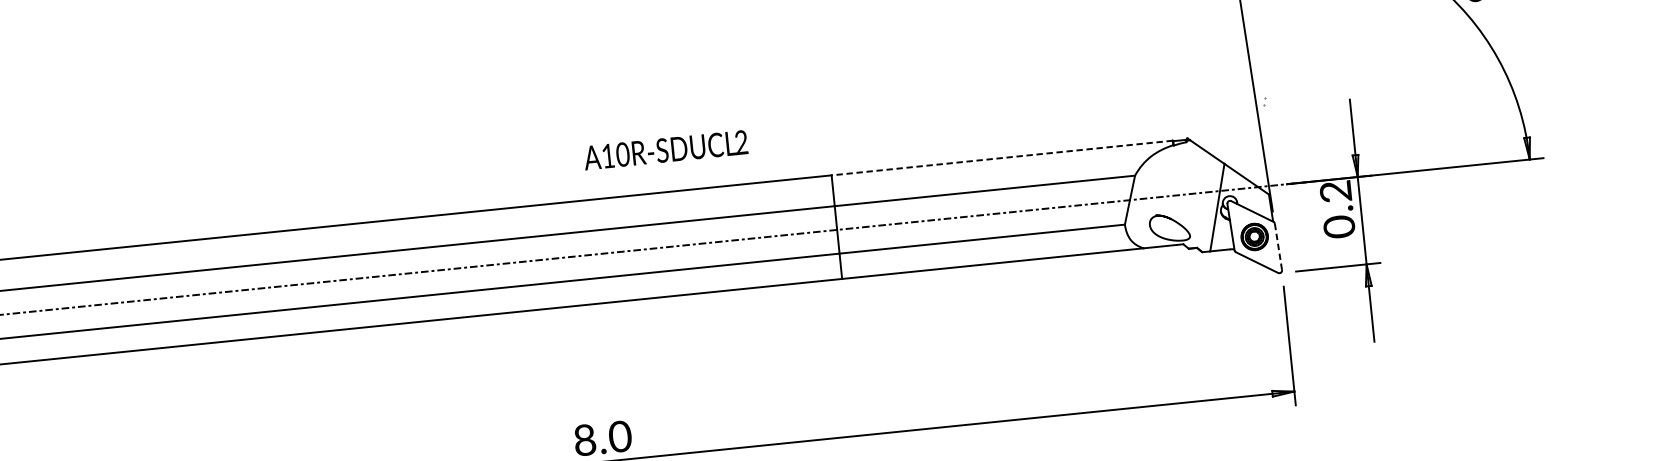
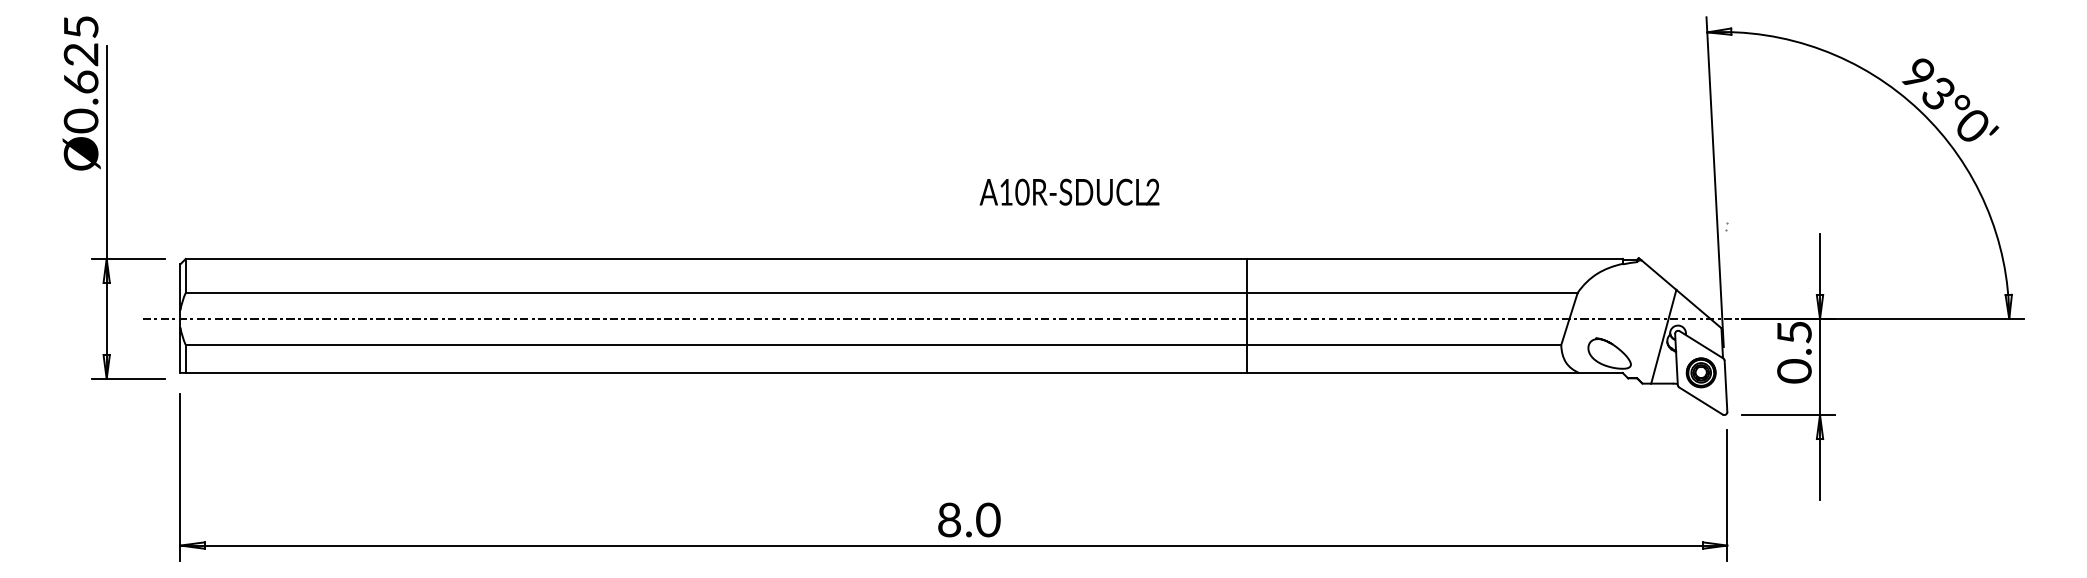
text: (665, 149) -> (1069, 191), moved
line: (1002, 157) -> (1435, 258), dashed -> solid
text: (1335, 191) -> (1794, 332), 0.2 -> 0.5
line: (1278, 247) -> (1725, 386), dashed -> solid

